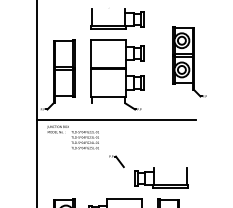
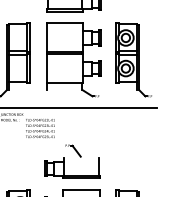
part: (189, 61) -> (133, 59), moved
part: (154, 177) -> (64, 167), moved

